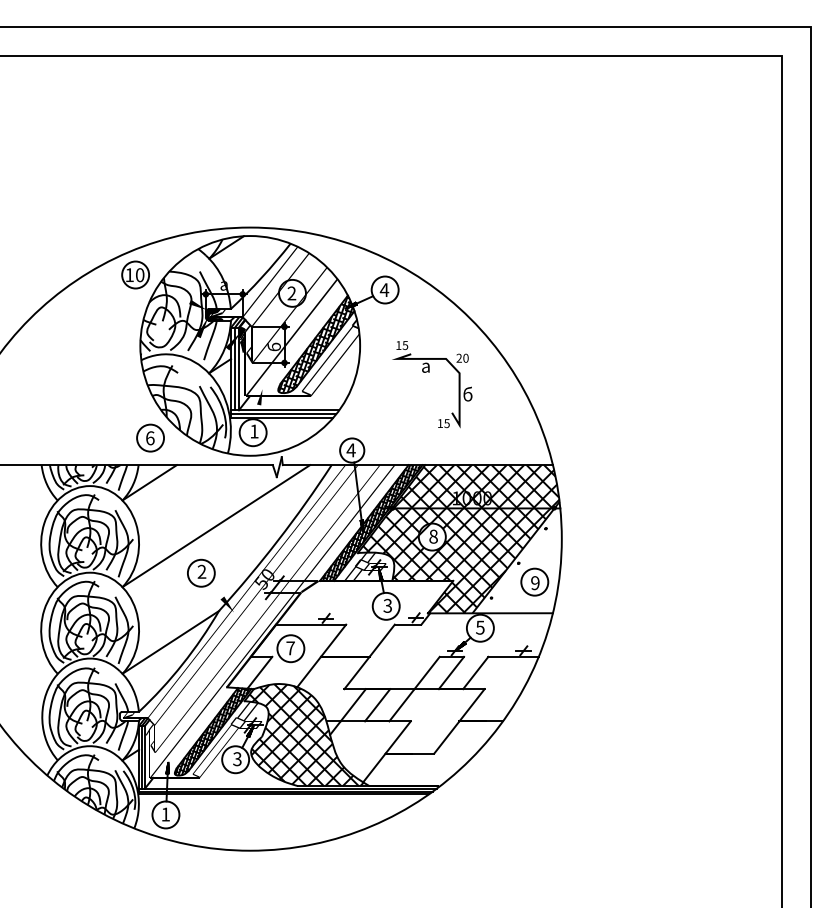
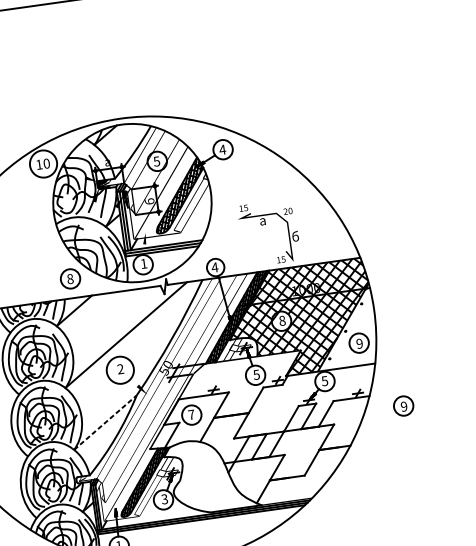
circle: (135, 274) -> (43, 163), size x1.4
text: (291, 293) -> (156, 161), 2 -> 5
text: (432, 384) -> (269, 233), moved
text: (150, 438) -> (70, 279), 6 -> 8
circle: (200, 572) -> (119, 369), size x1.4
text: (387, 605) -> (256, 374), 3 -> 5
line: (170, 642) -> (105, 422), solid -> dashed
part: (583, 676) -> (403, 405), added
hatch: (306, 735) -> (211, 475), removed

